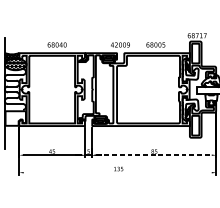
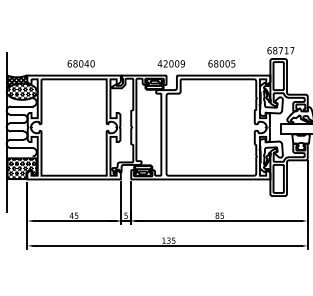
hatch: (15, 118) -> (21, 168), added
line: (154, 154) -> (219, 220), dashed -> solid
line: (117, 172) -> (167, 245), added

